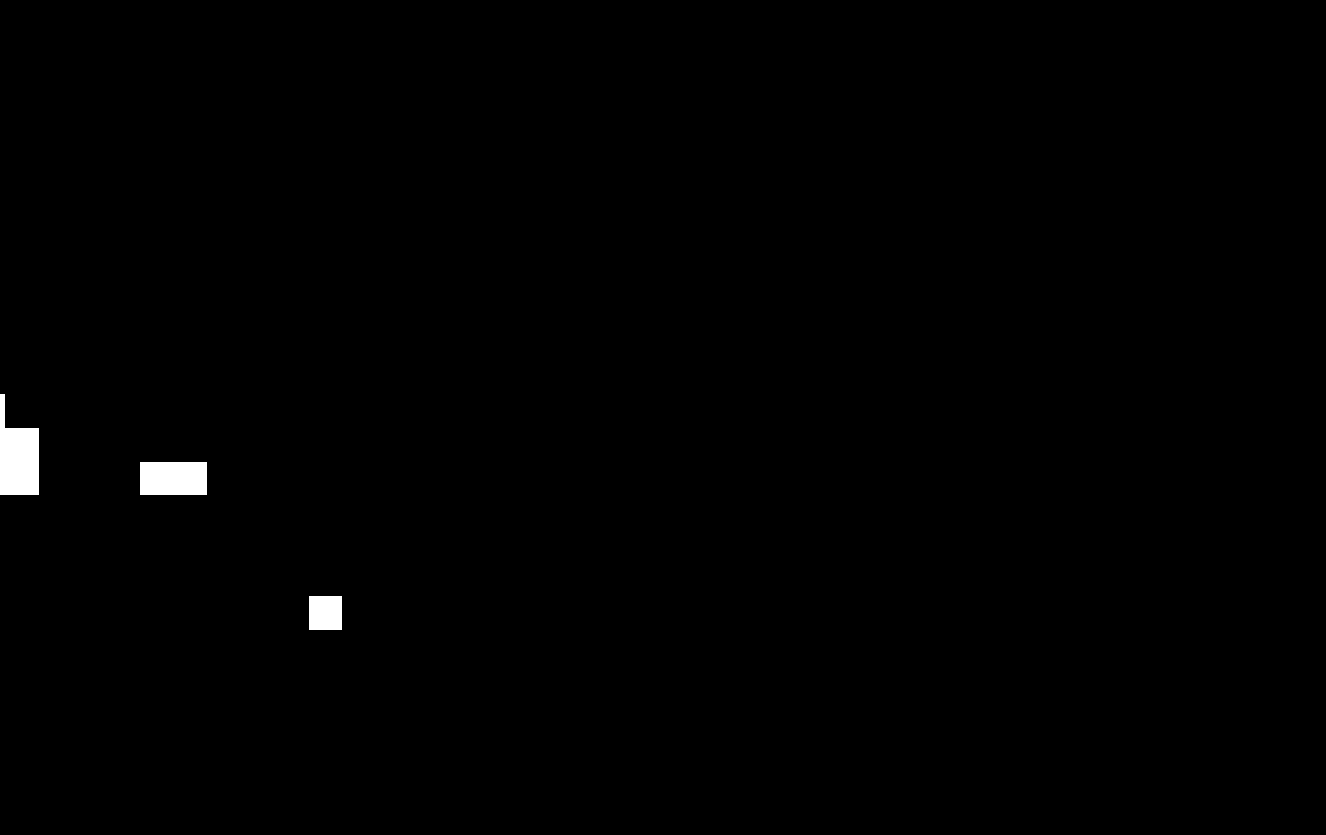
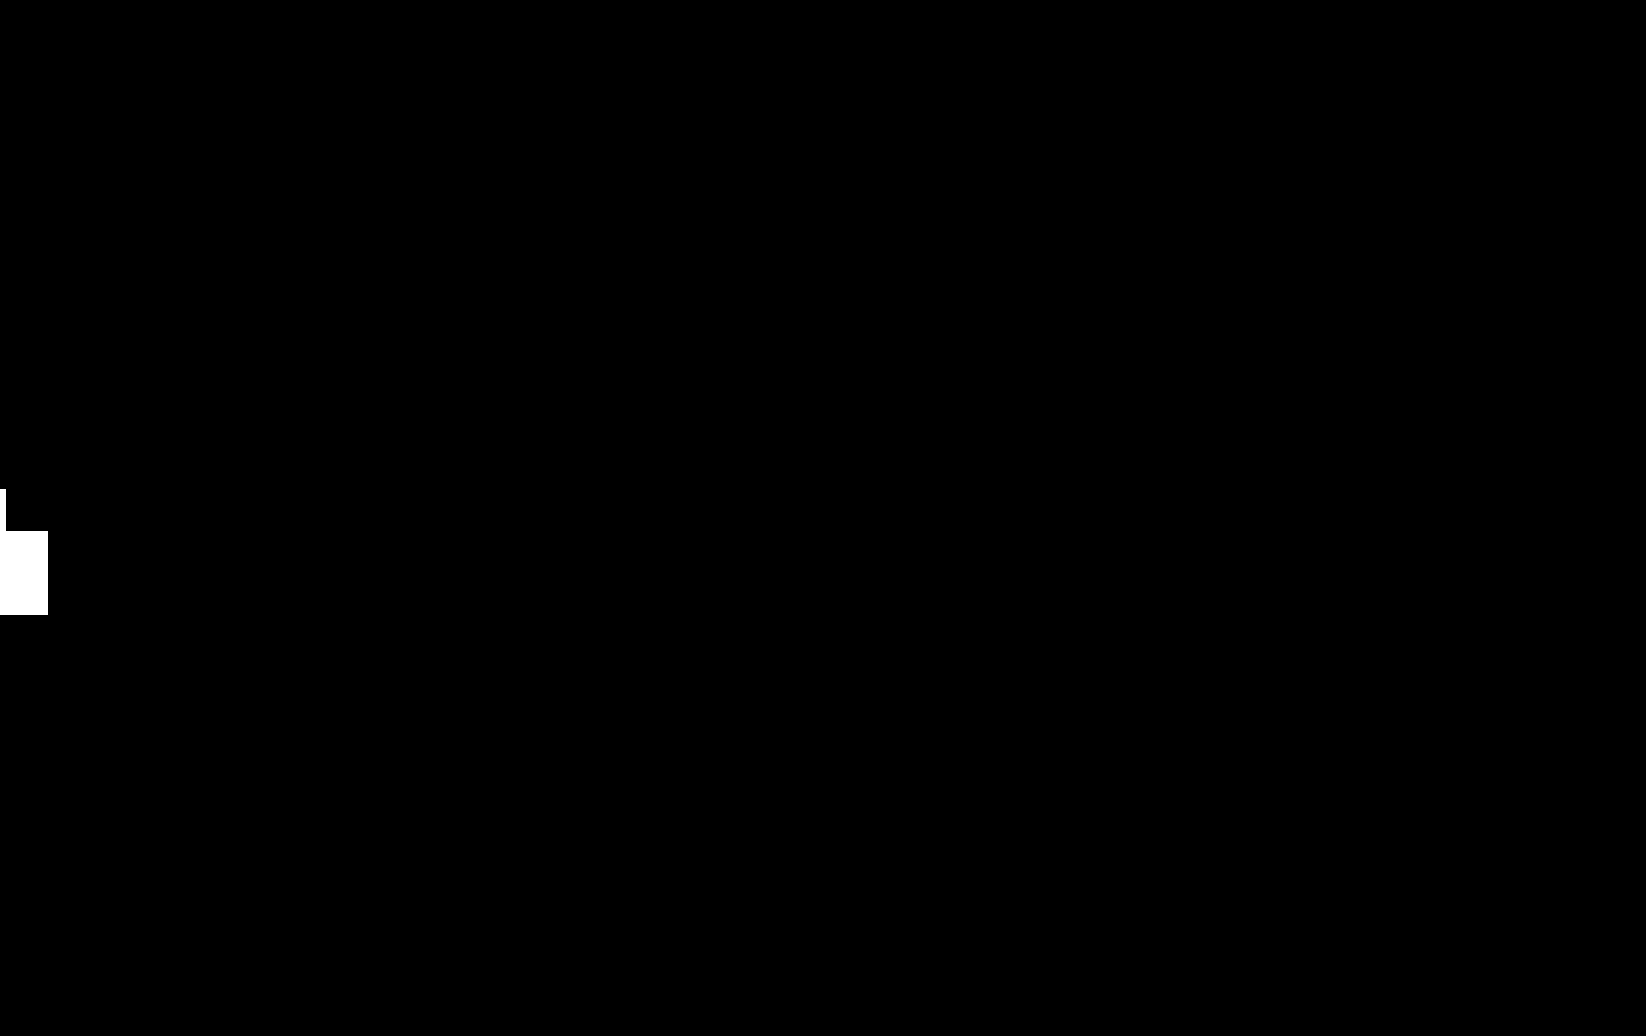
fill: (173, 478) -> (215, 593), added
fill: (325, 612) -> (403, 760), added

